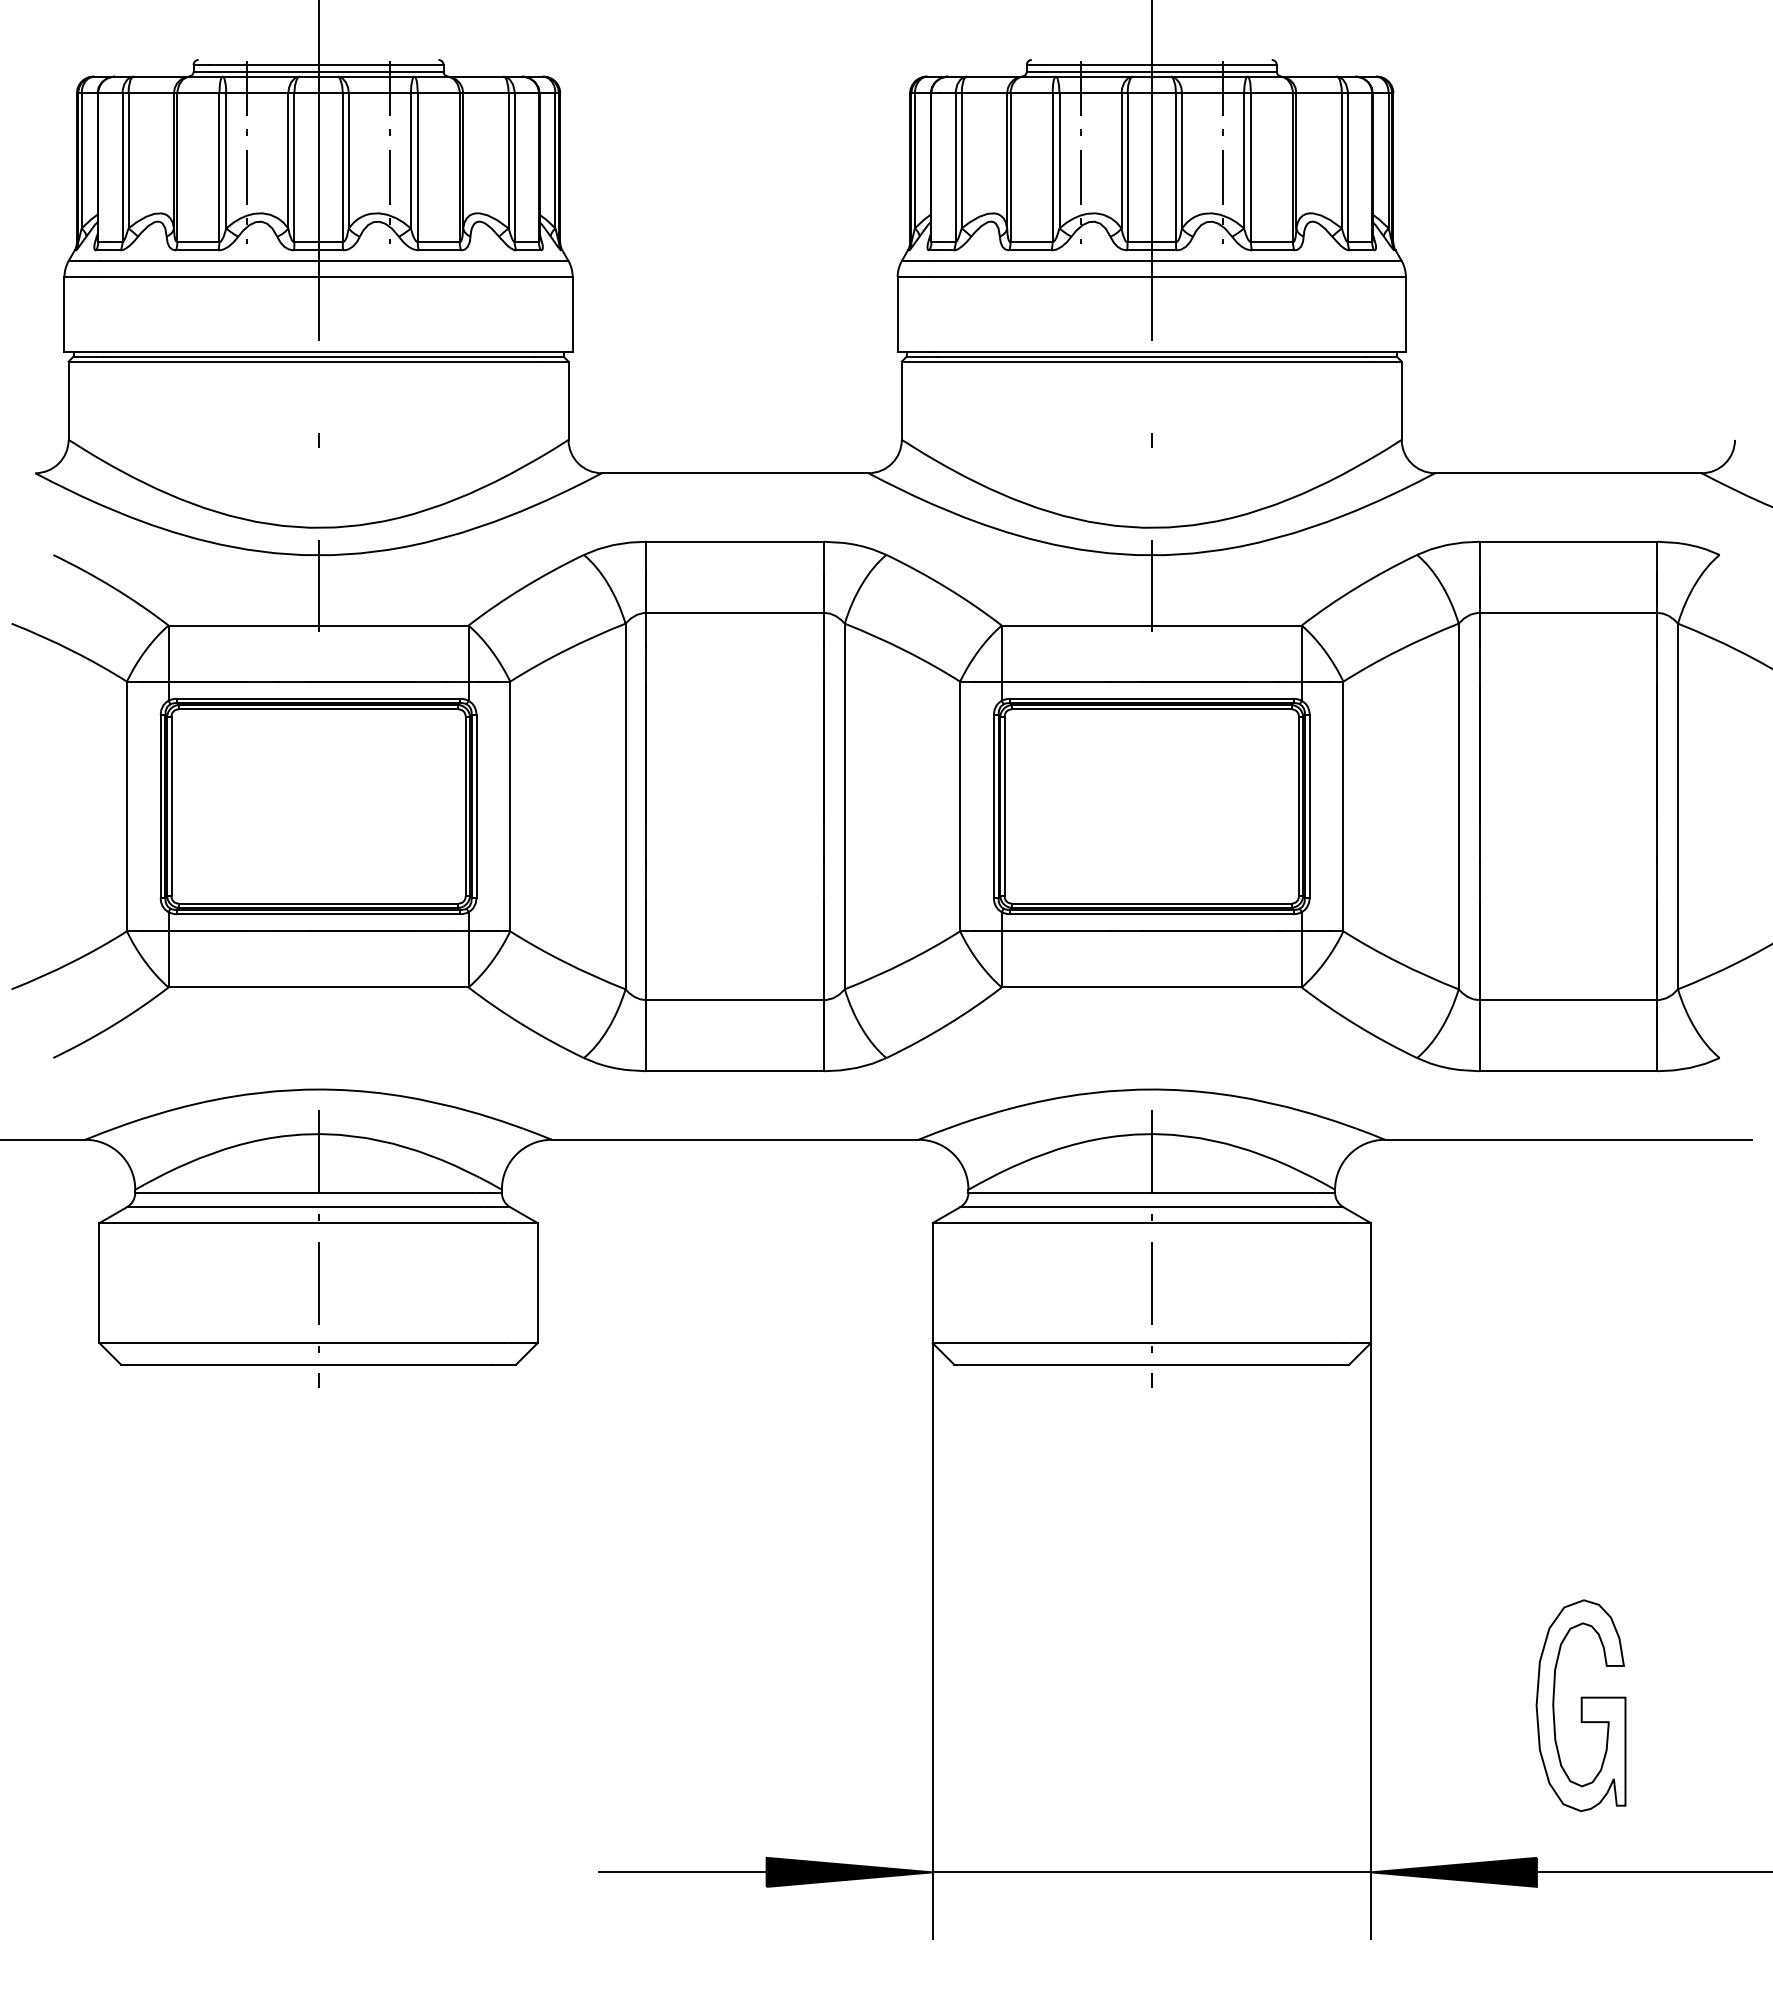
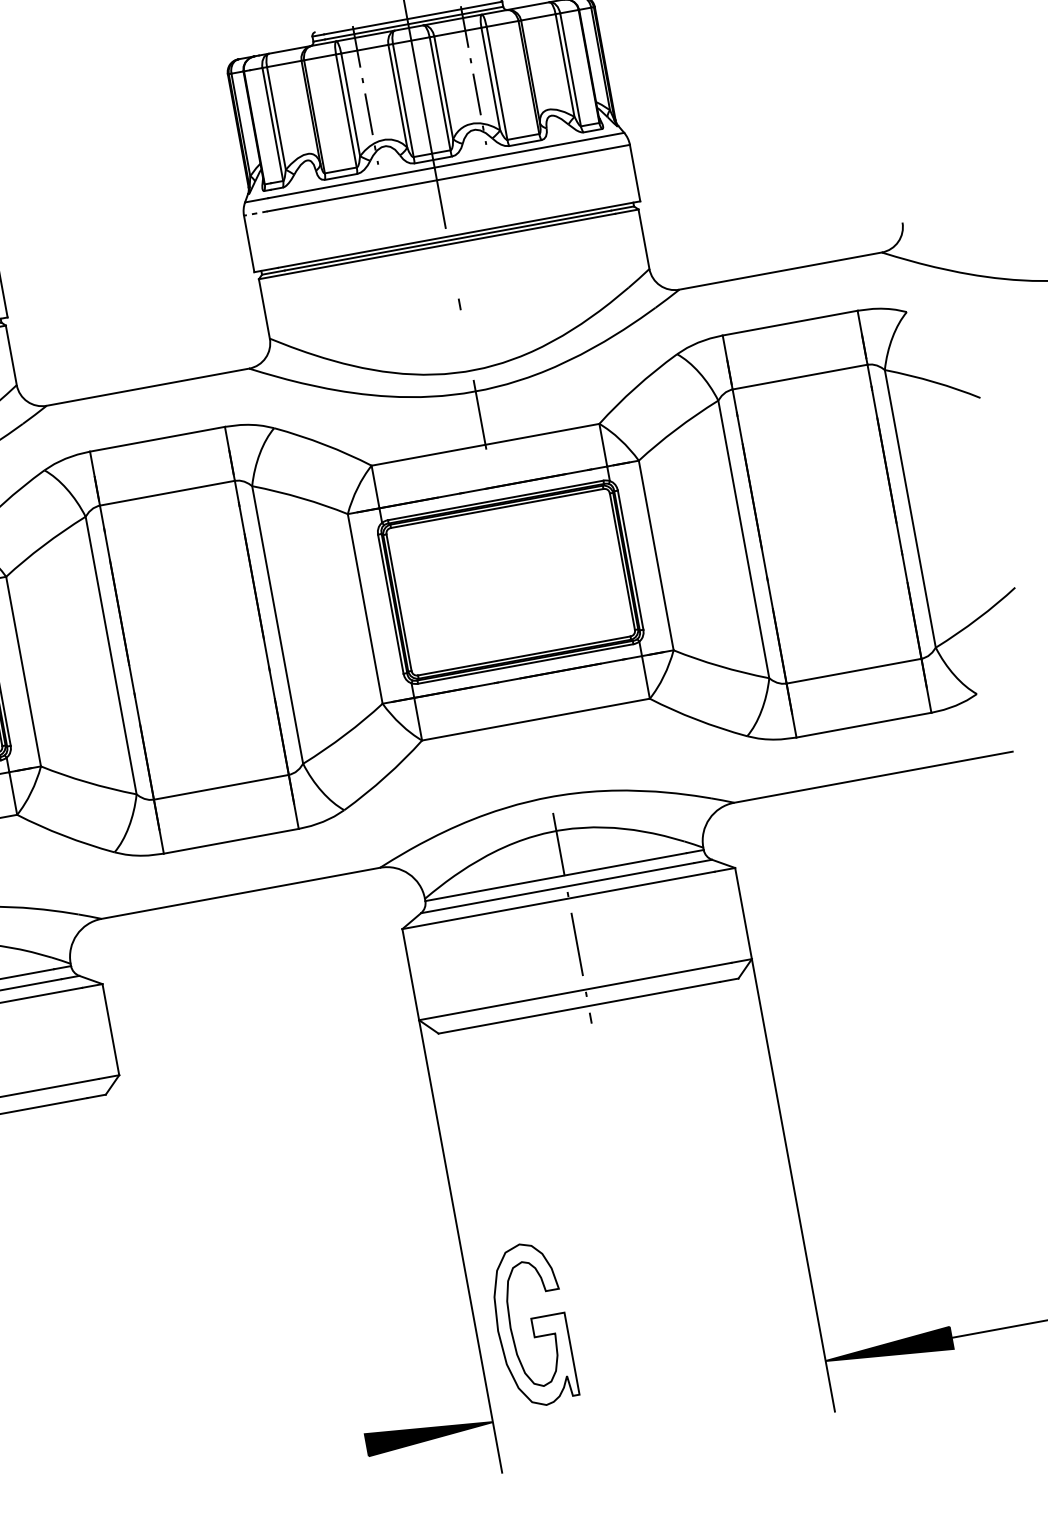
line: (913, 277) -> (256, 213), solid -> dashed
part: (1580, 1705) -> (531, 1324), moved
line: (682, 1872) -> (302, 1457), removed
line: (1151, 1872) -> (659, 1391), removed

